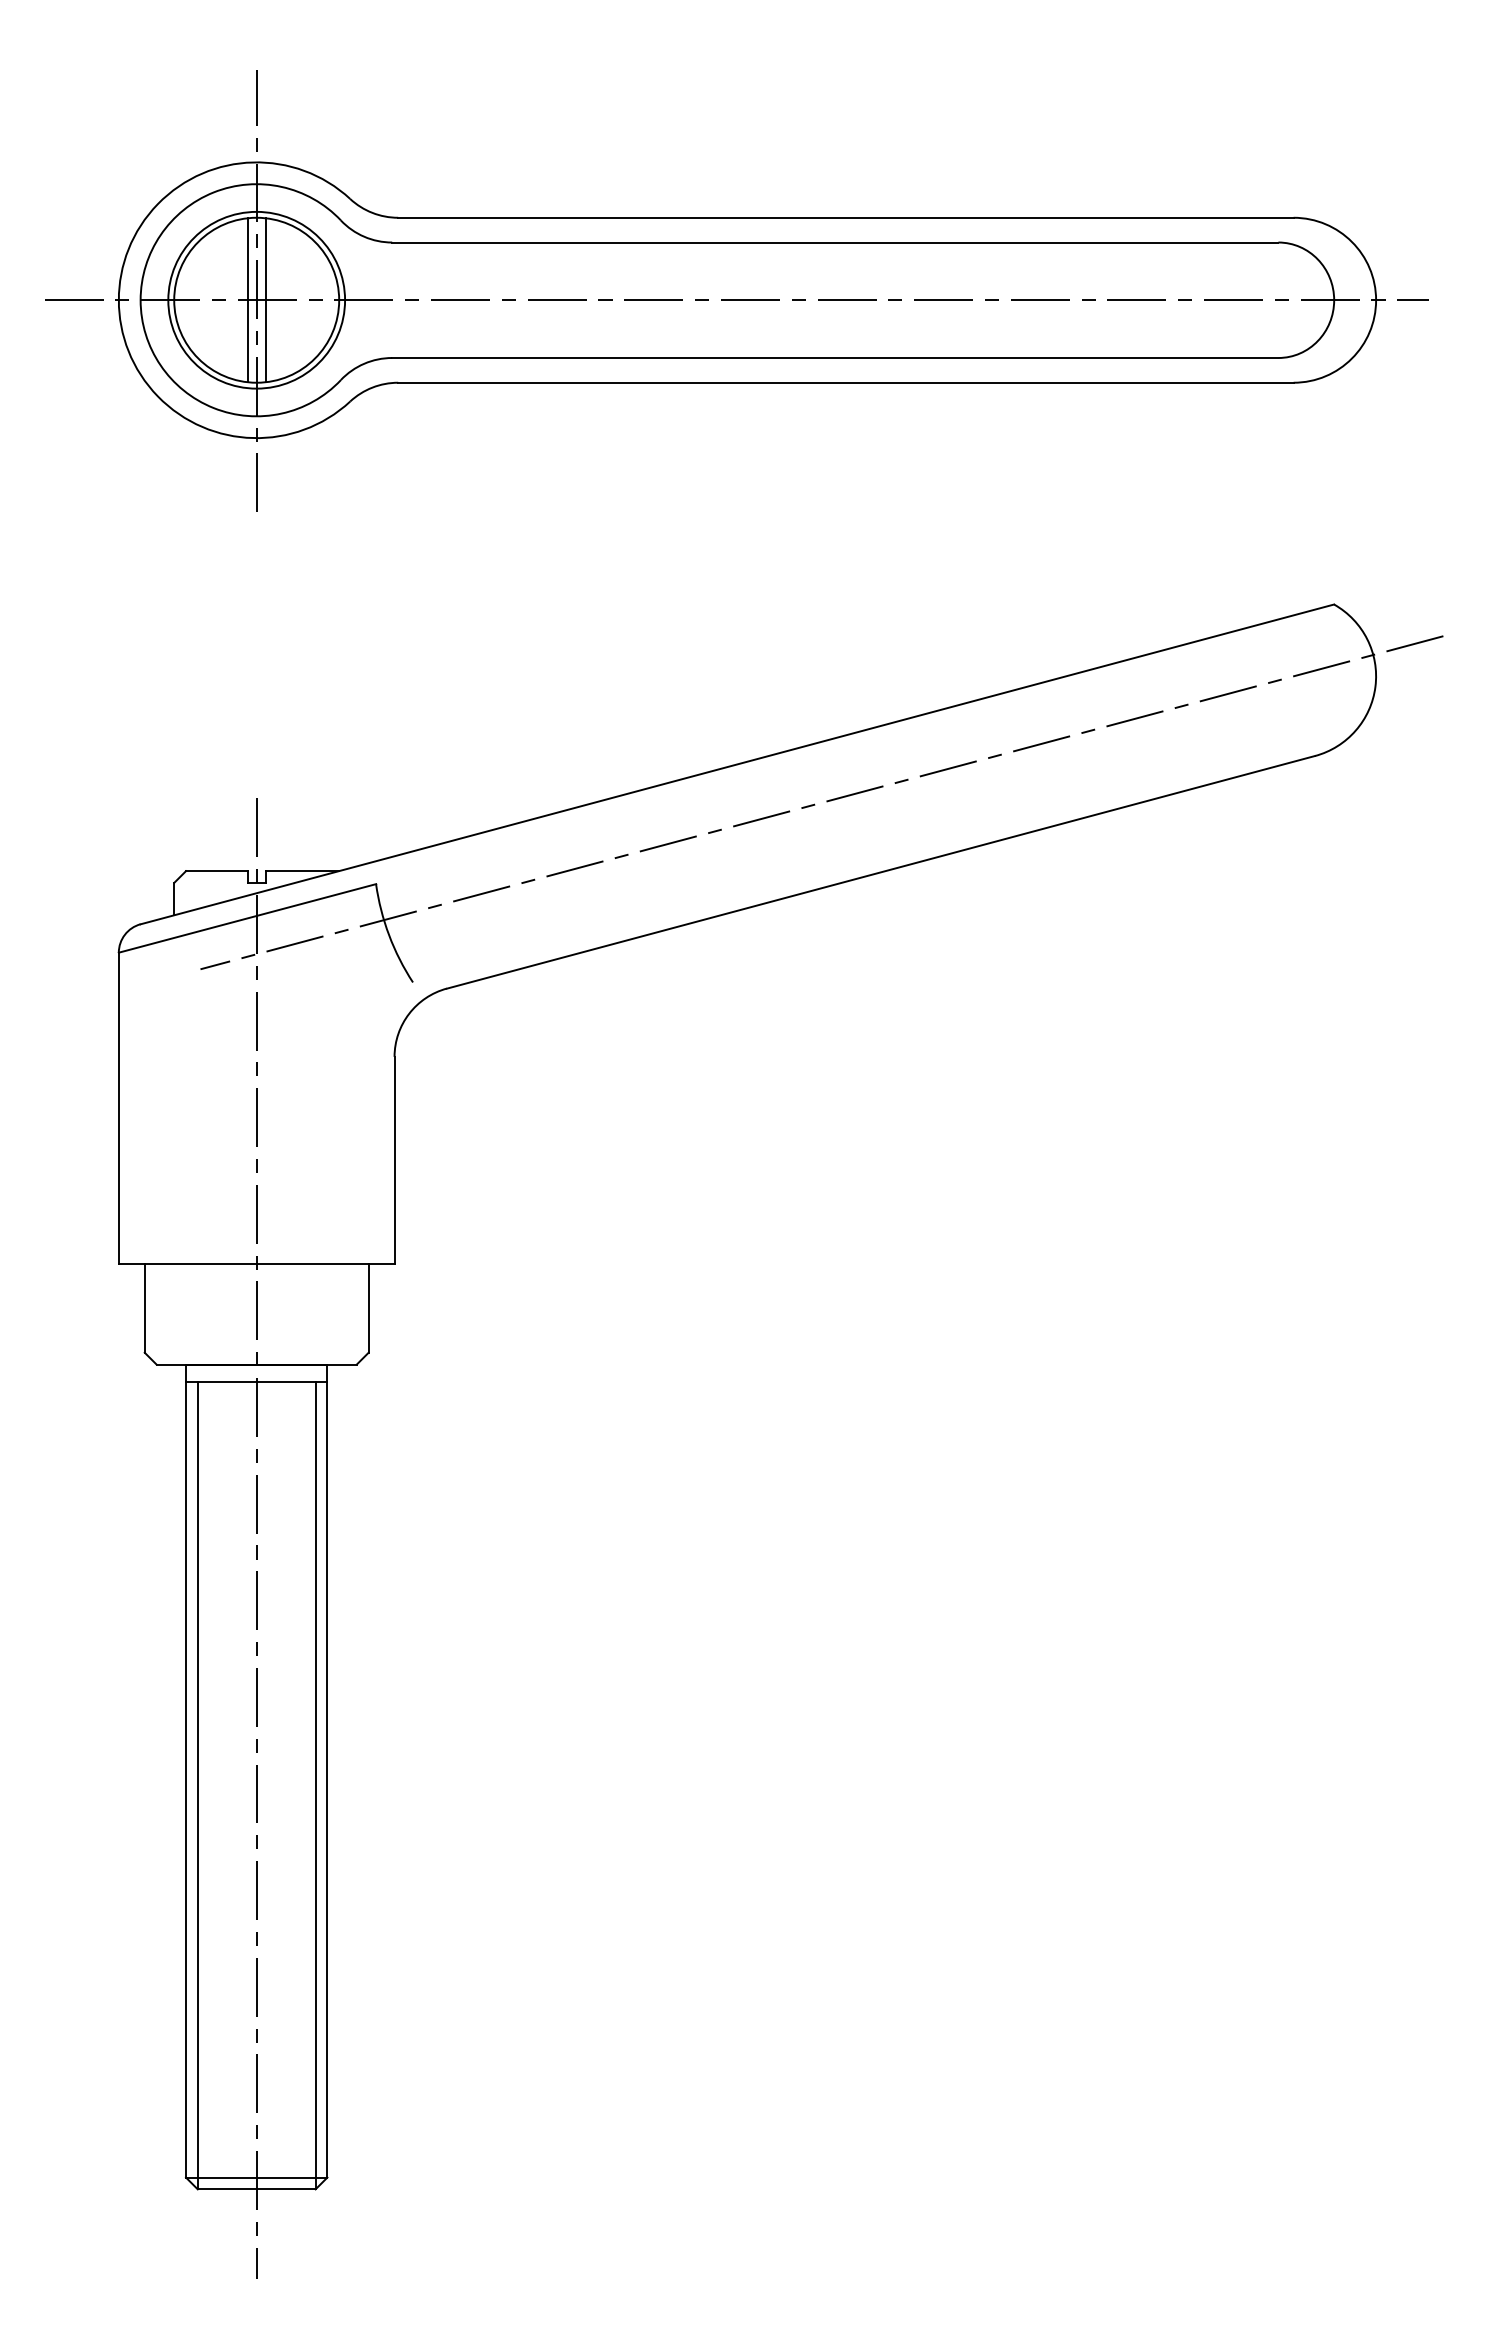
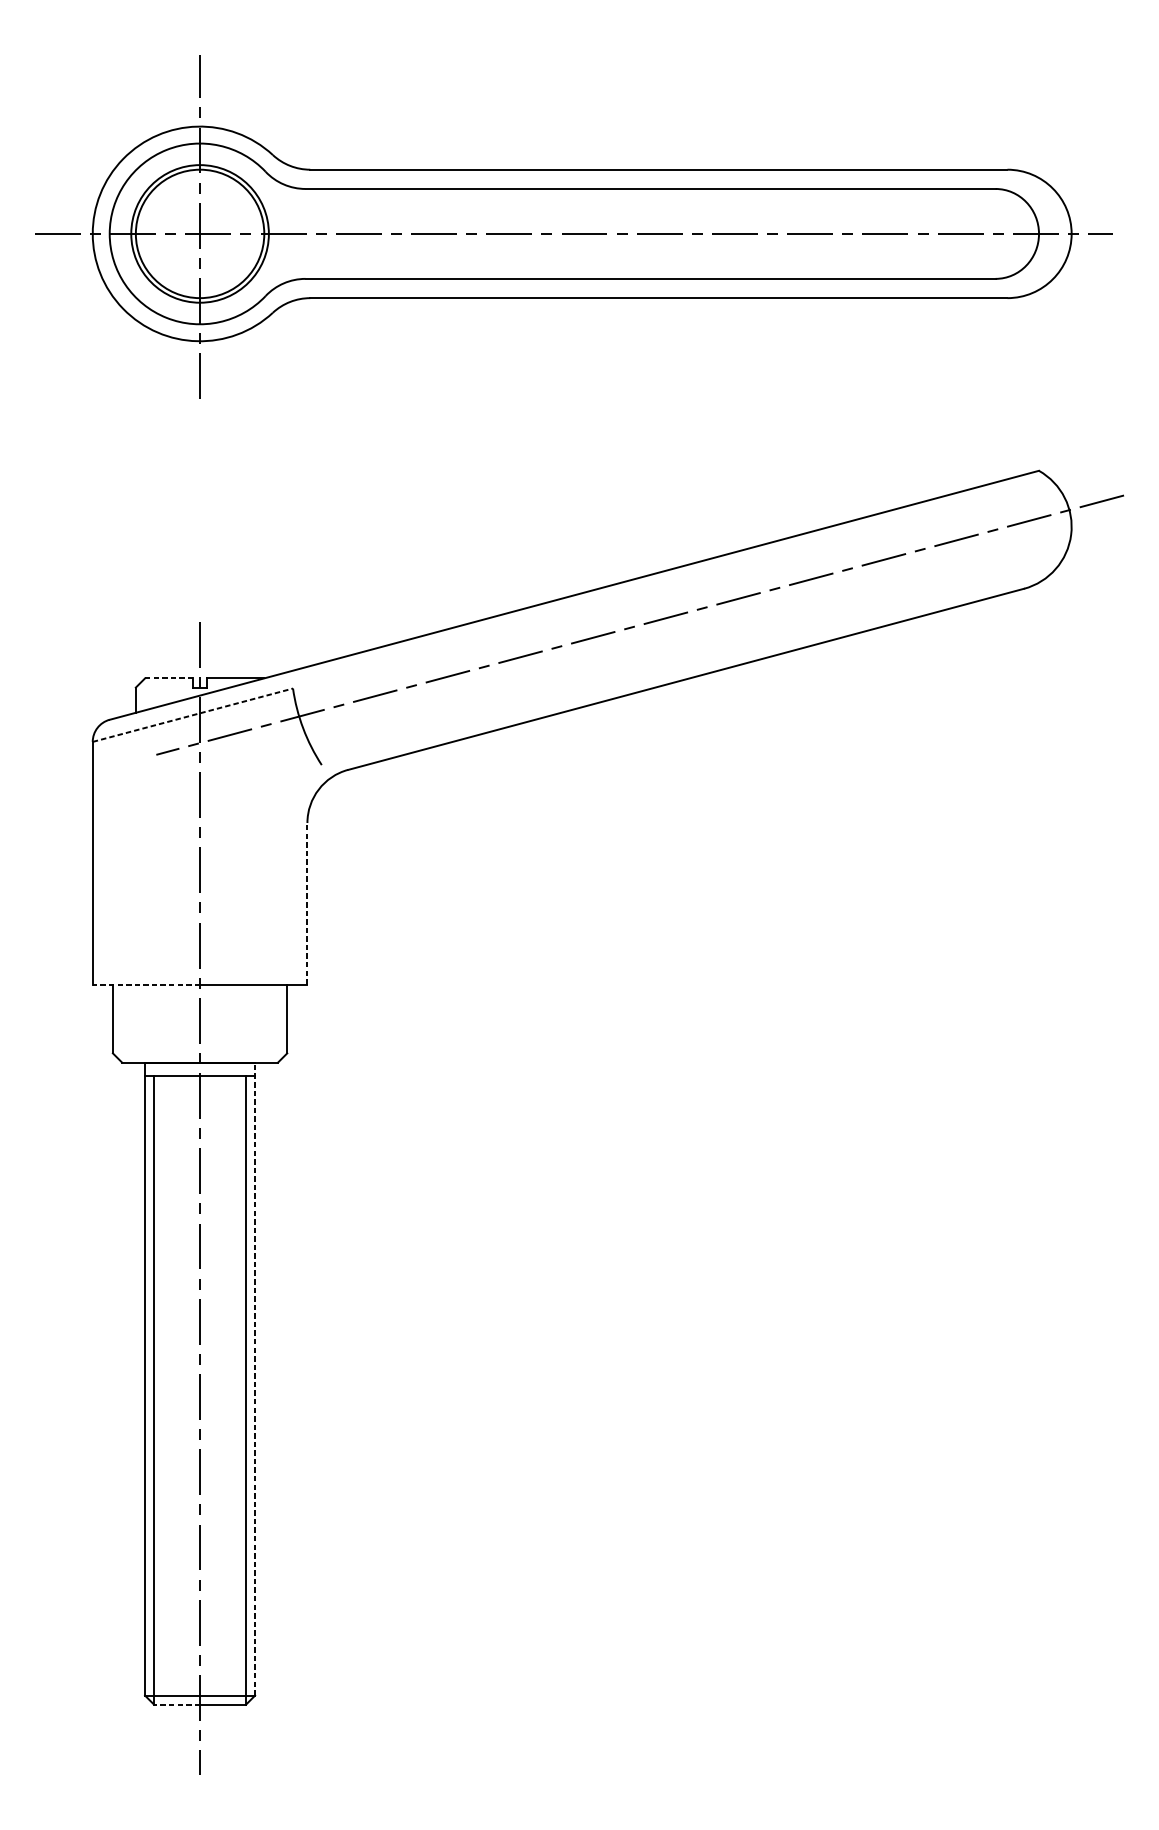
line: (247, 300) -> (192, 234), removed
line: (265, 300) -> (206, 234), removed
line: (216, 871) -> (168, 678), solid -> dashed
line: (247, 918) -> (192, 715), solid -> dashed
line: (394, 1160) -> (307, 903), solid -> dashed
line: (187, 1264) -> (146, 984), solid -> dashed
line: (327, 1771) -> (255, 1379), solid -> dashed
line: (226, 2189) -> (176, 1704), solid -> dashed

